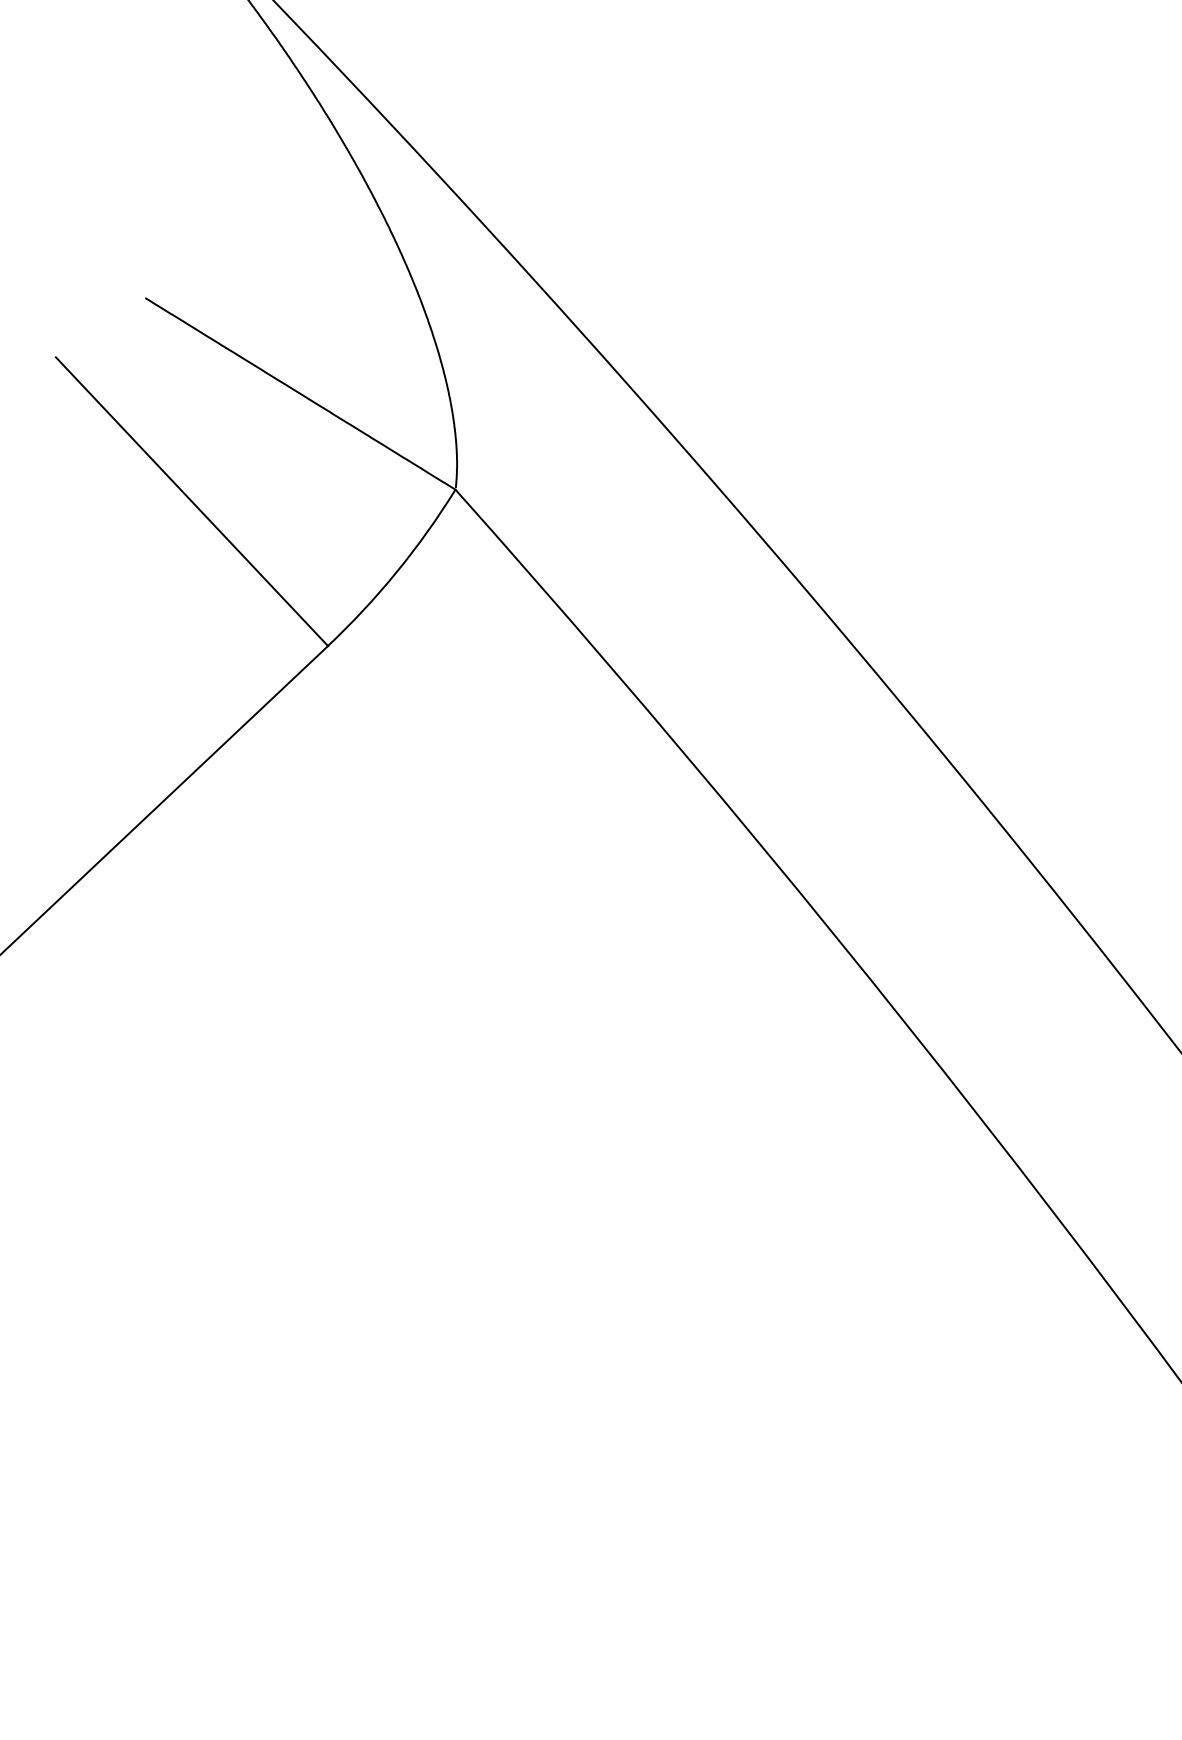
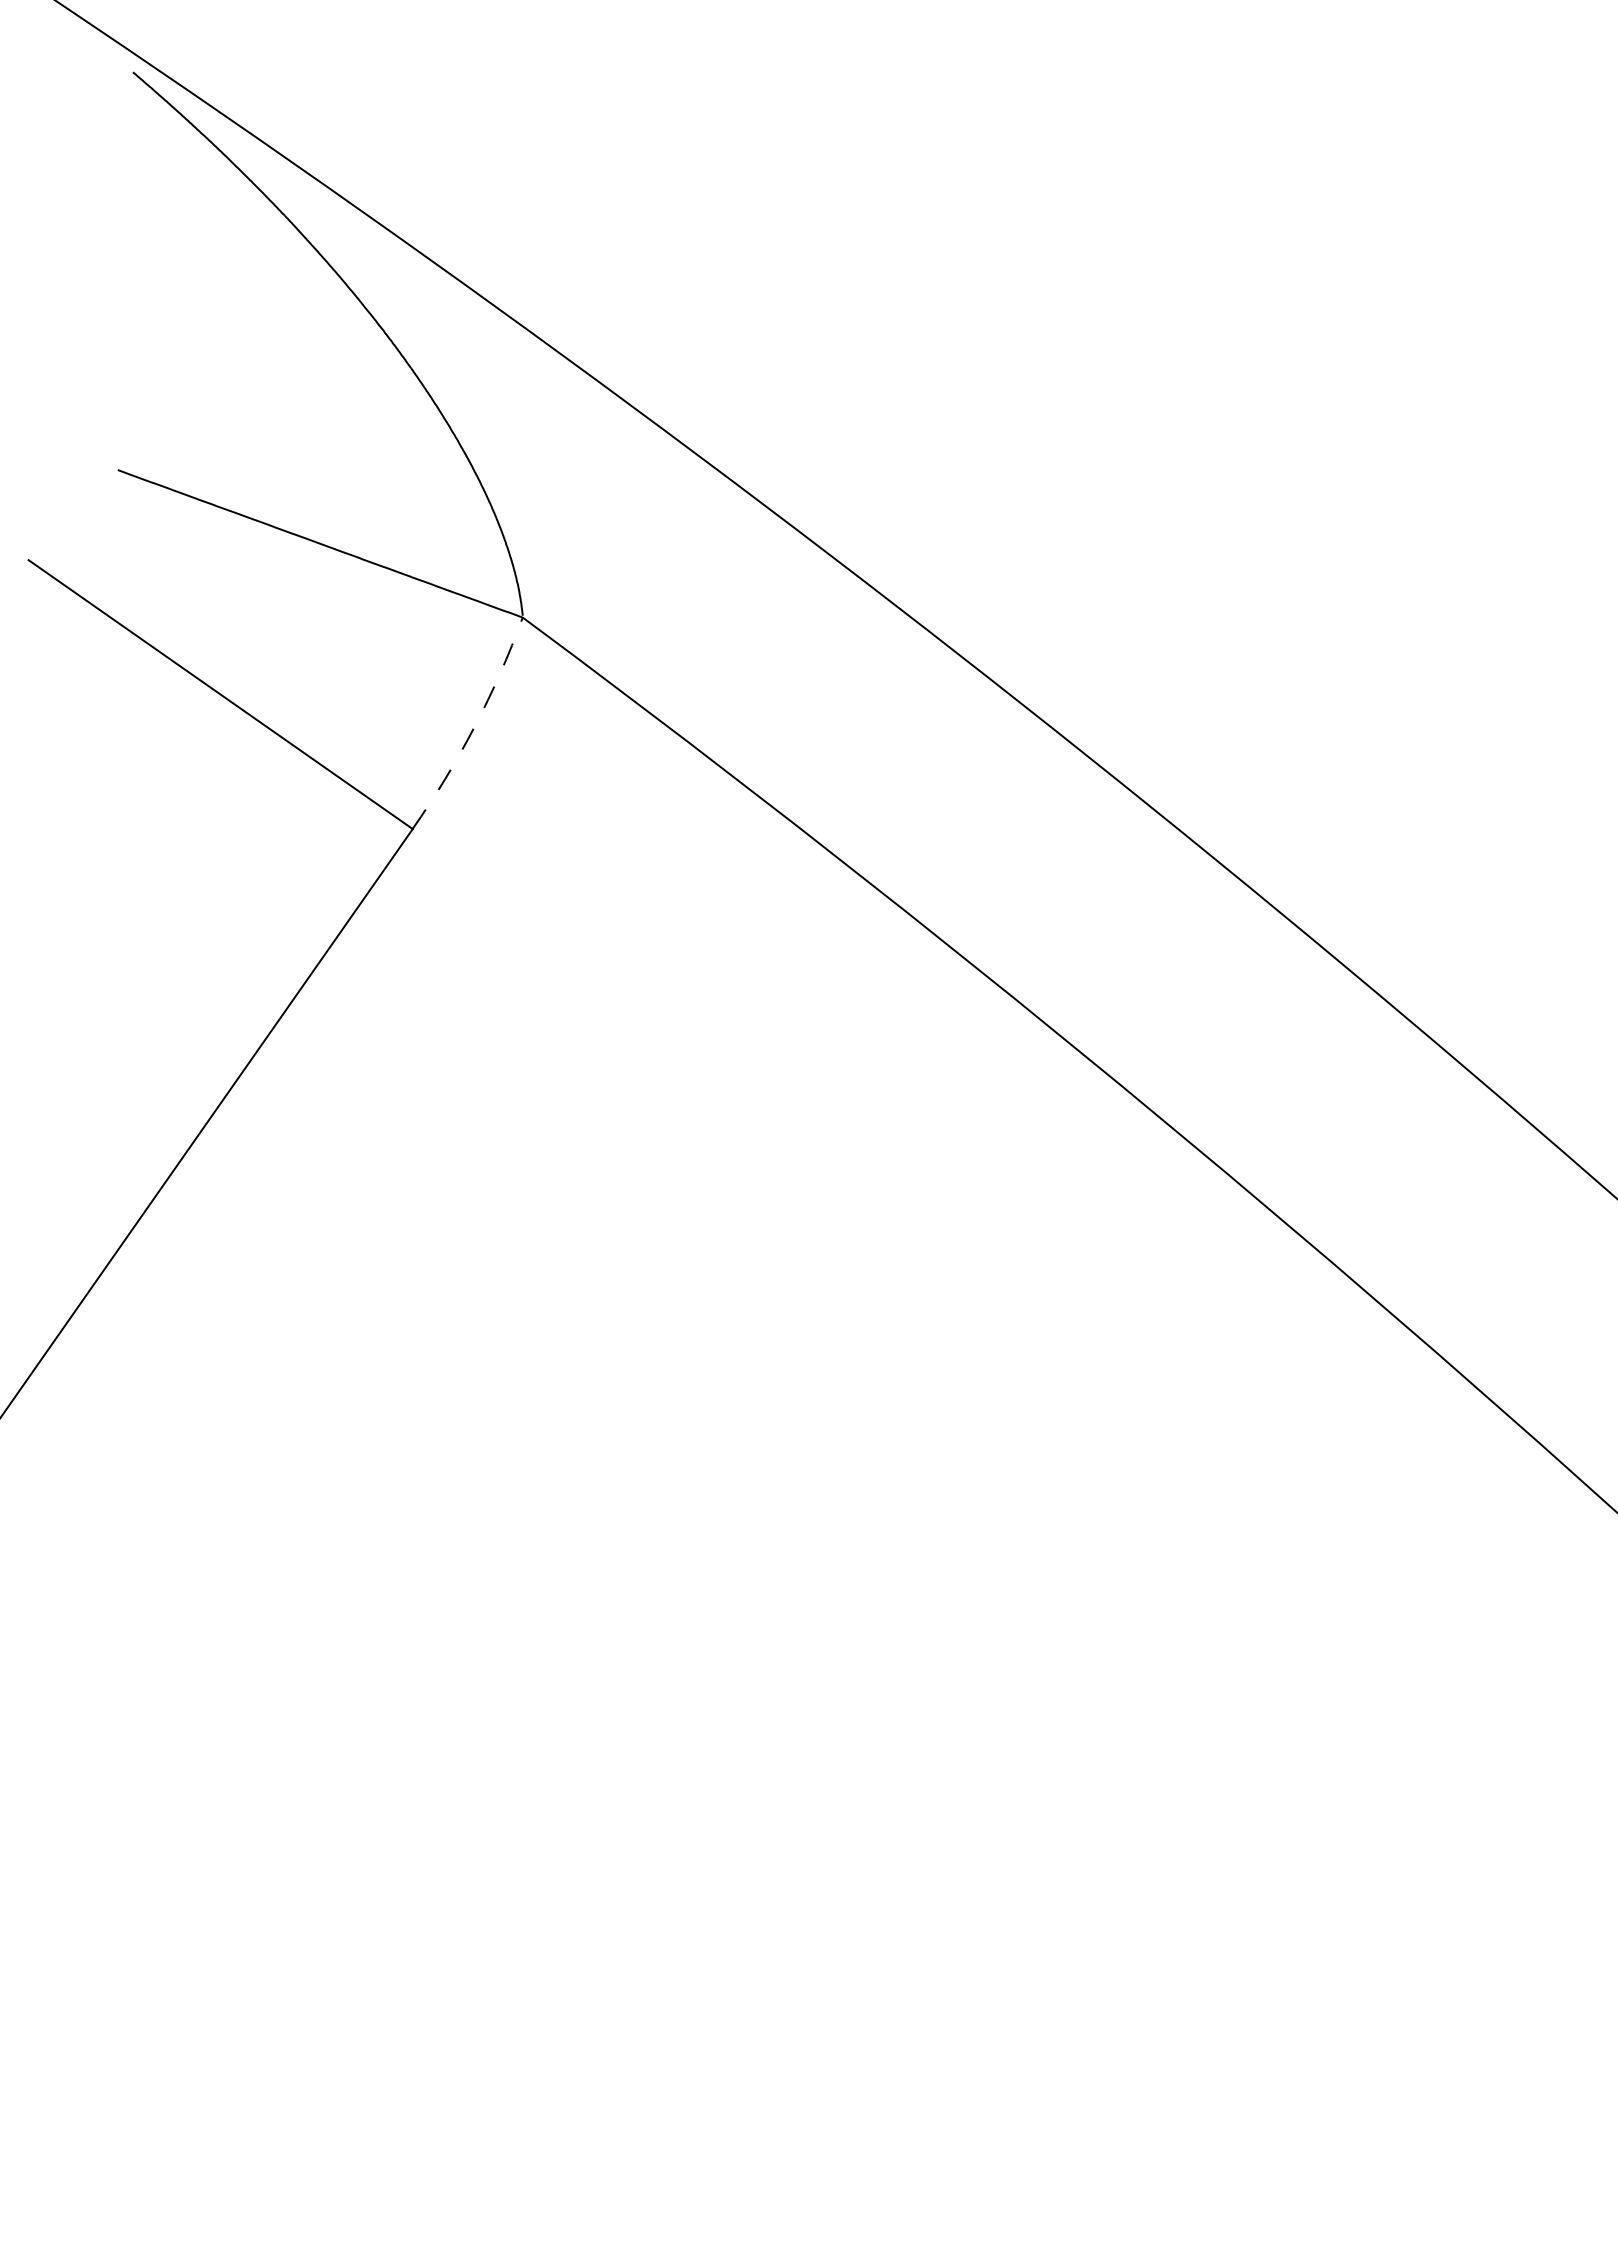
arc: (396, 571) -> (474, 726), solid -> dashed

